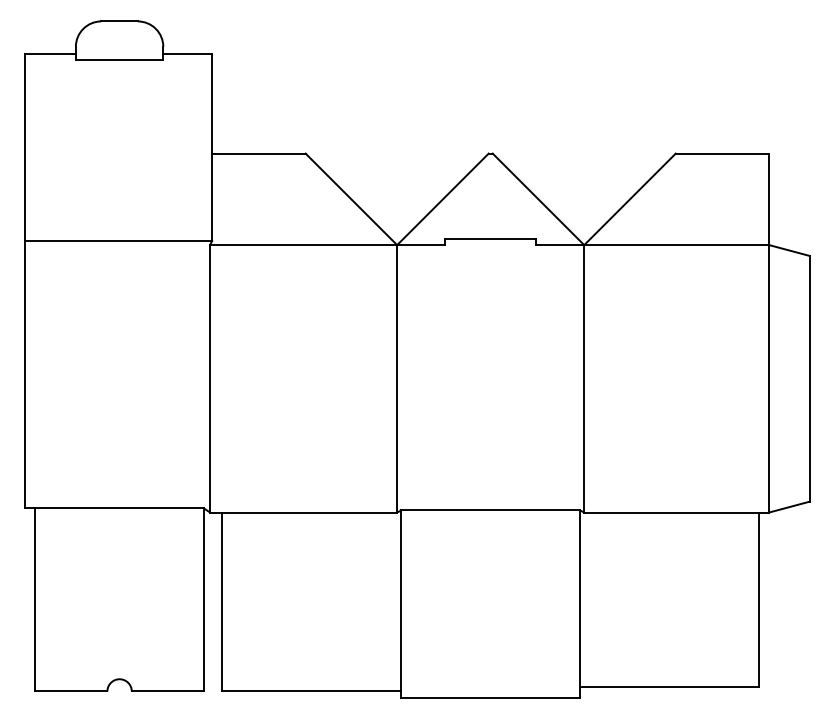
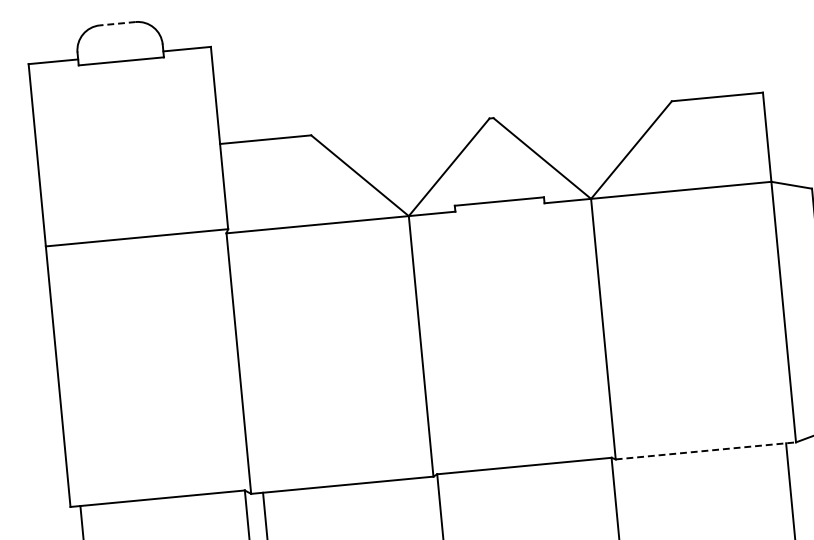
line: (119, 21) -> (117, 23), solid -> dashed
line: (676, 512) -> (705, 450), solid -> dashed

